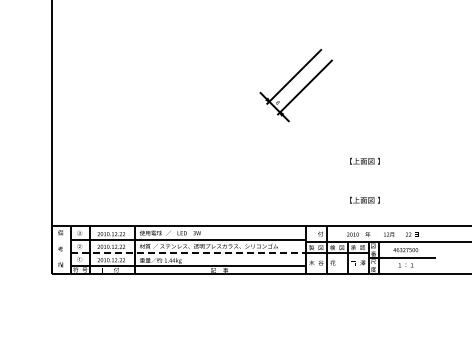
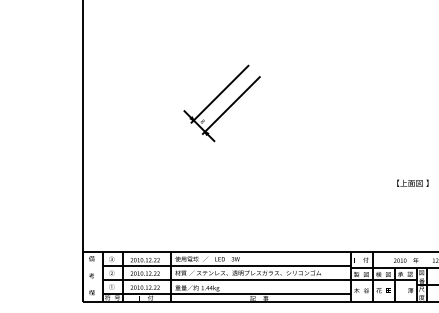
part: (291, 80) -> (217, 98), moved
part: (364, 199) -> (412, 223), removed
line: (188, 253) -> (226, 280), dashed -> solid

